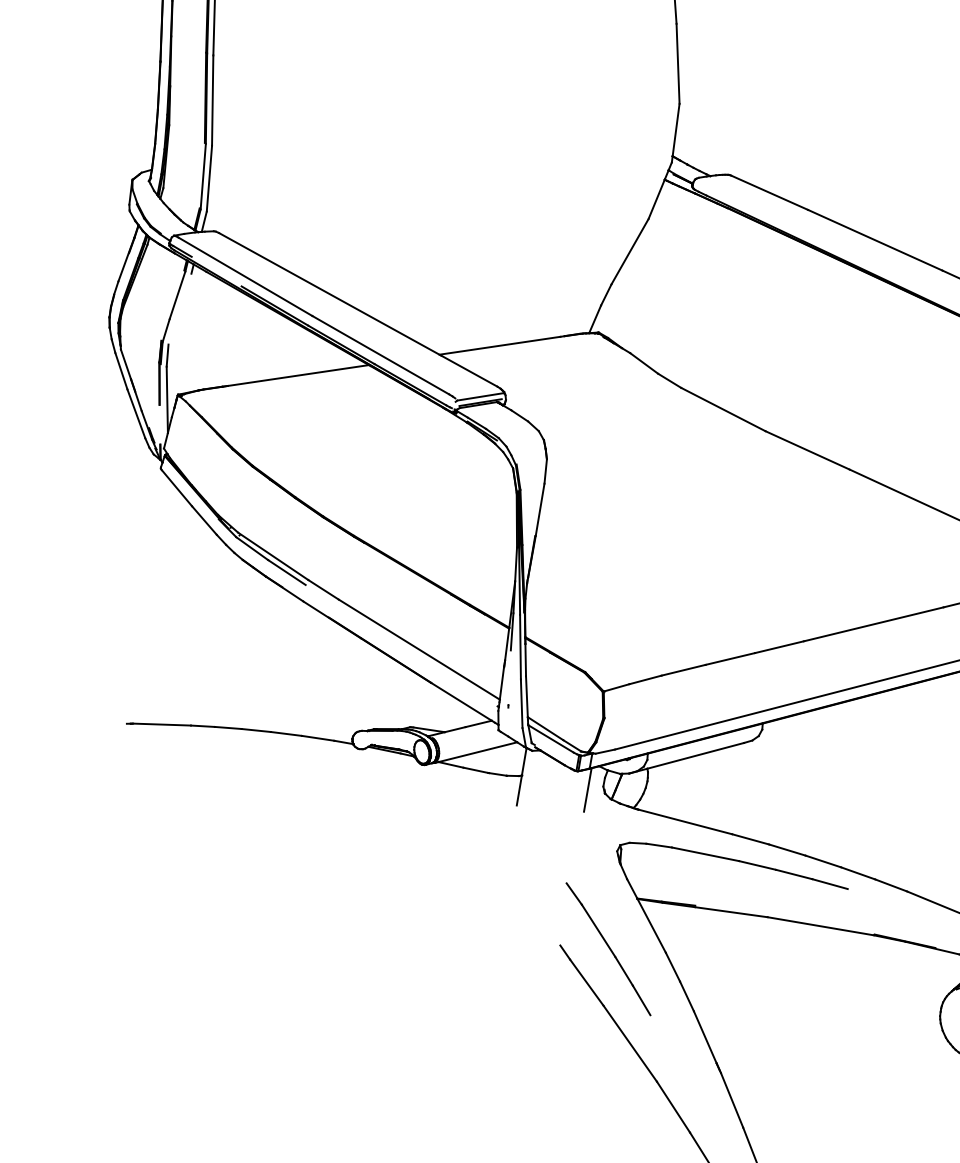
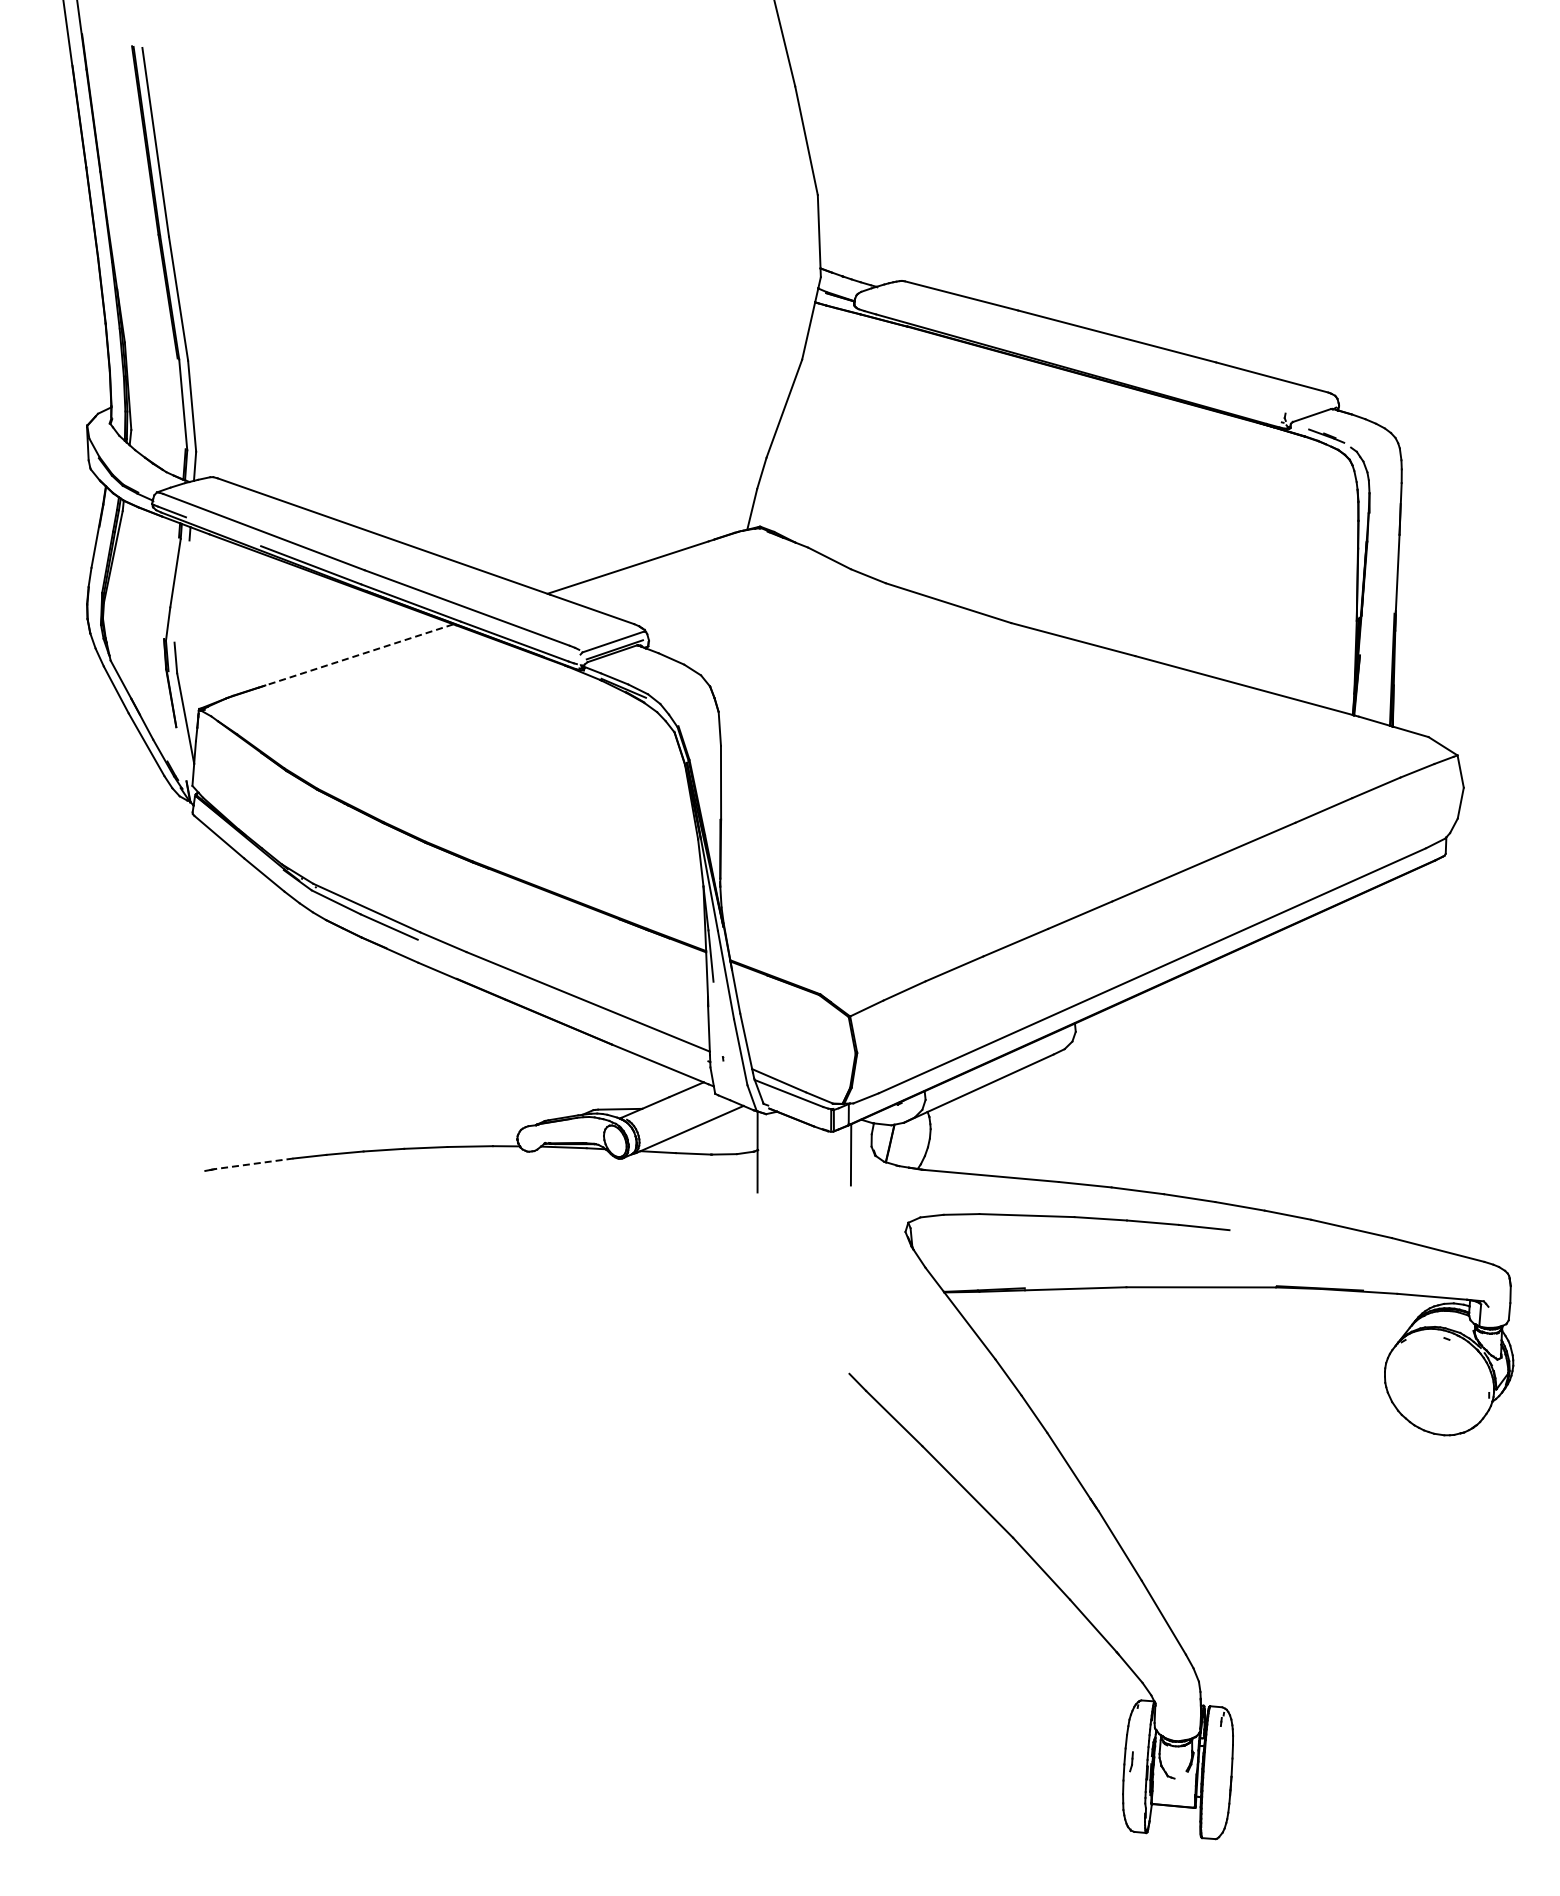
line: (295, 376) -> (355, 656), solid -> dashed
line: (162, 724) -> (253, 1163), solid -> dashed
part: (608, 948) -> (915, 1367), removed

